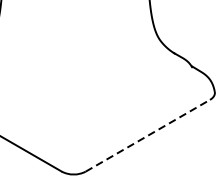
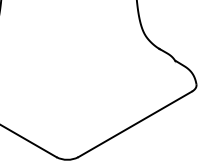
line: (148, 135) -> (135, 124), dashed -> solid

